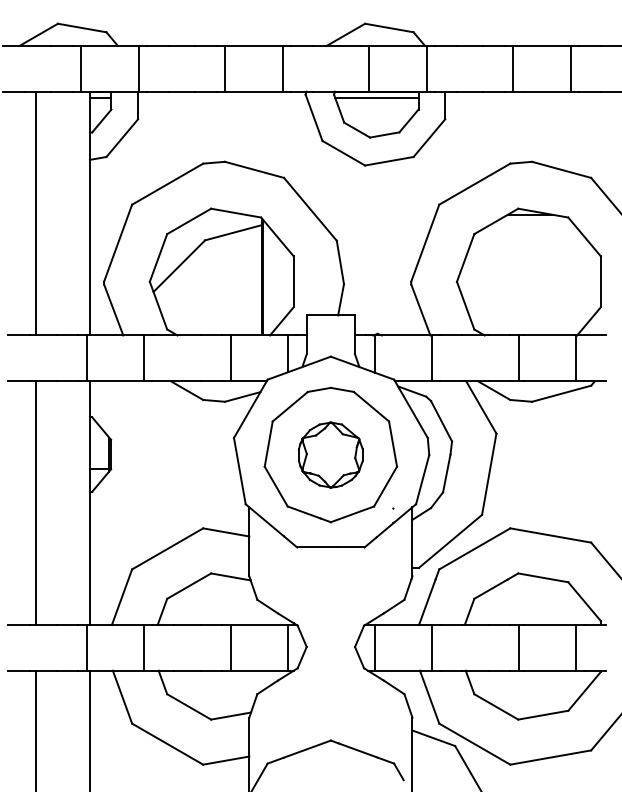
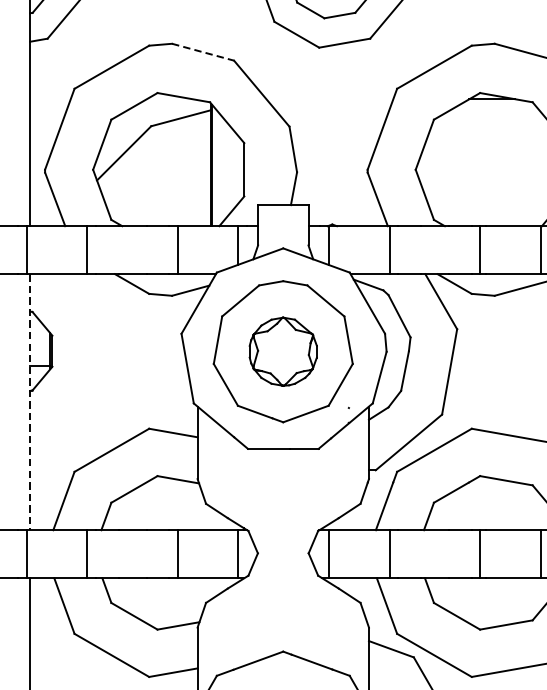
line: (254, 169) -> (203, 51), solid -> dashed
line: (89, 503) -> (29, 402), solid -> dashed

